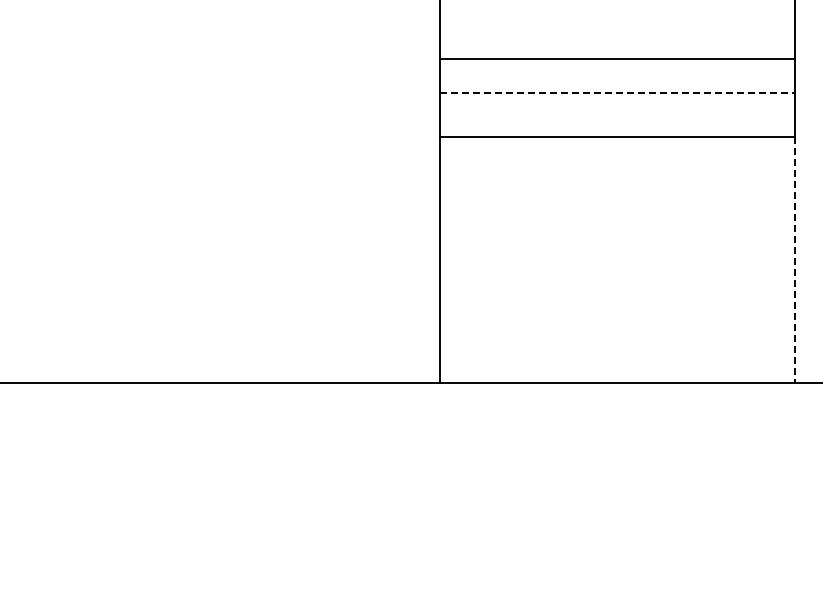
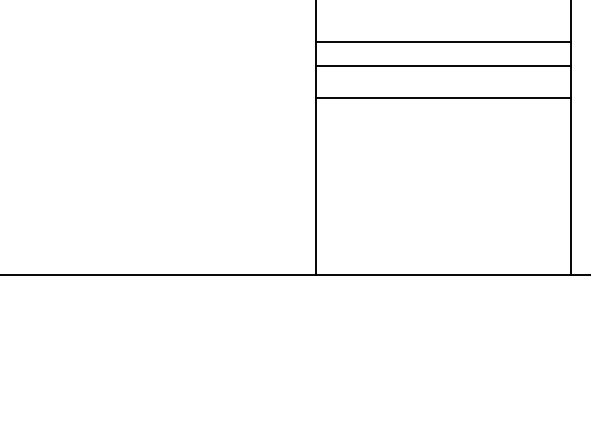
line: (618, 92) -> (444, 66), dashed -> solid
line: (794, 260) -> (570, 187), dashed -> solid

